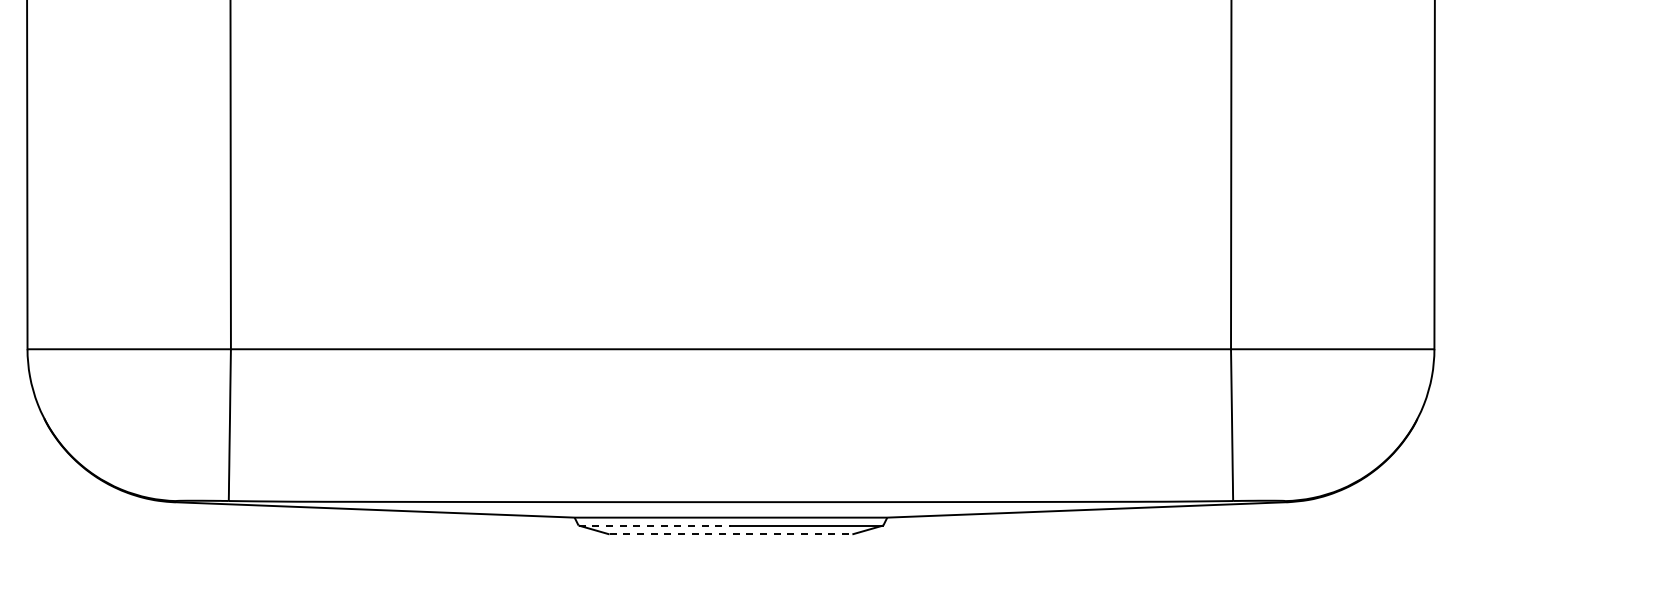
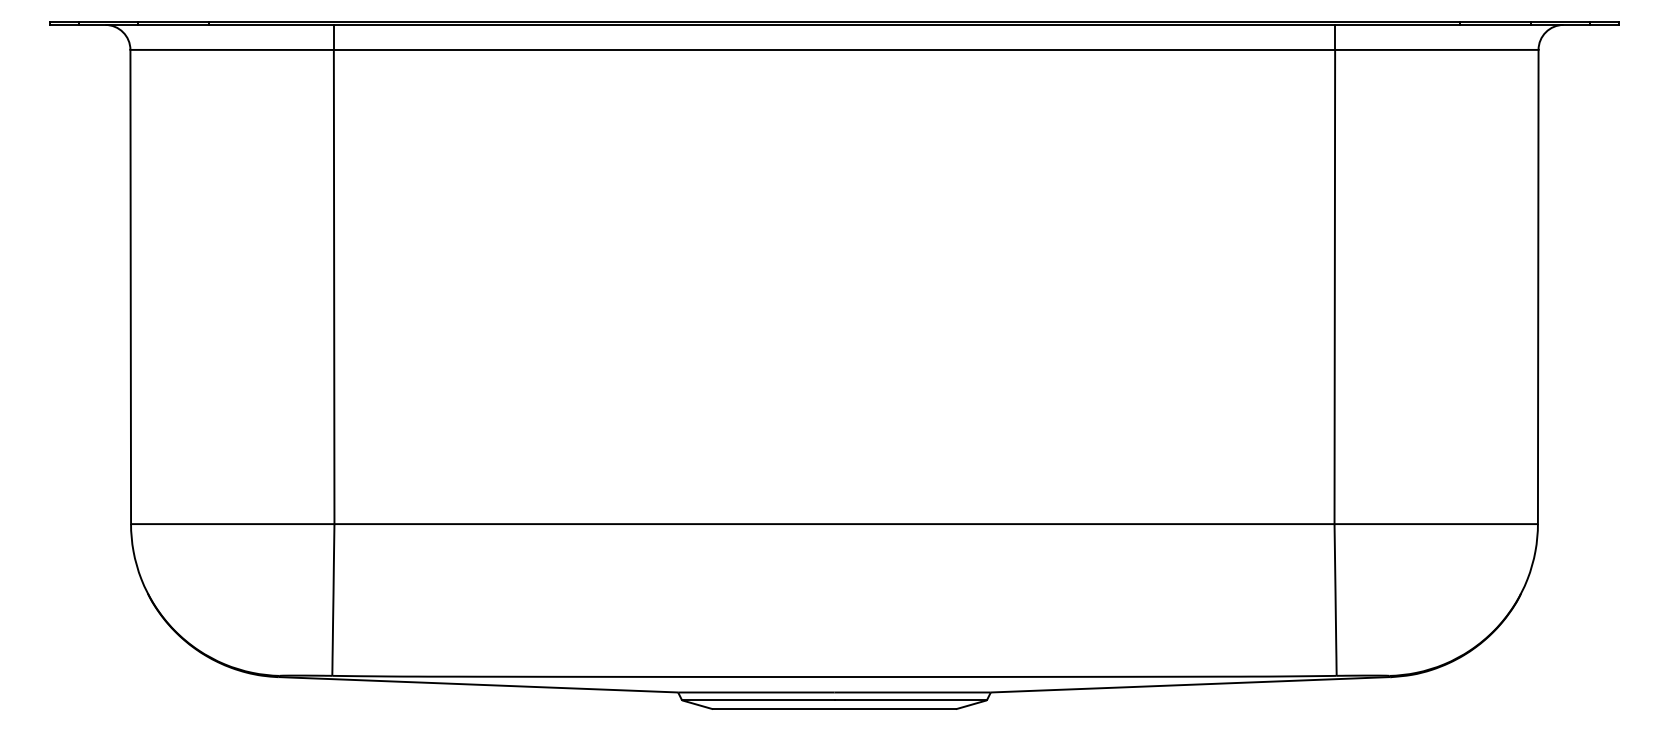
line: (654, 525) -> (758, 700), dashed -> solid
line: (730, 534) -> (834, 709), dashed -> solid

